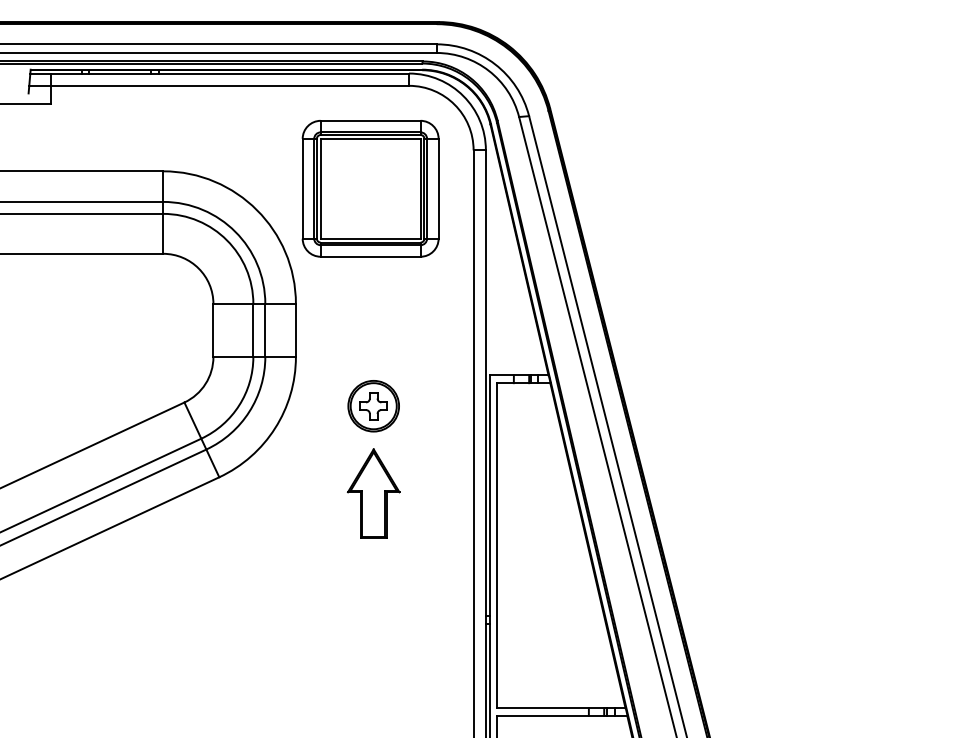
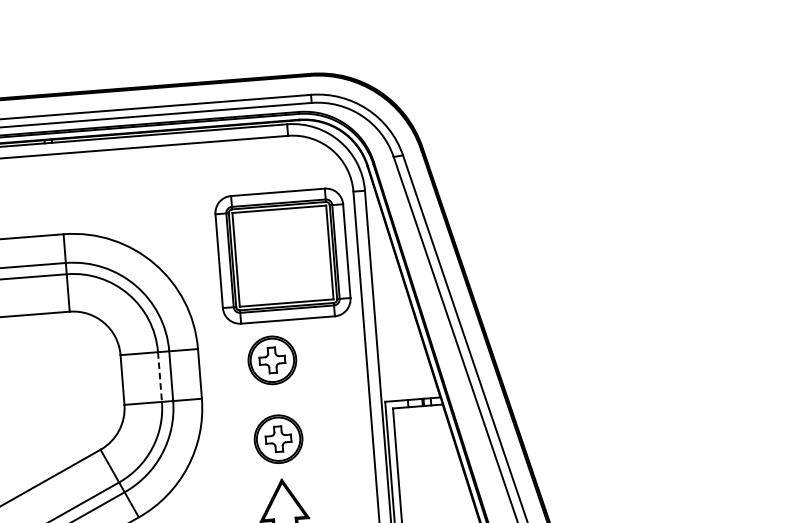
part: (370, 188) -> (282, 255), moved
part: (373, 322) -> (272, 360), added
line: (253, 331) -> (160, 377), solid -> dashed

